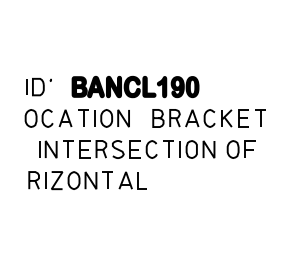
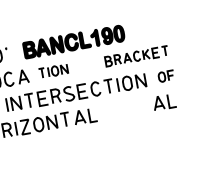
part: (103, 118) -> (53, 71), size x0.7
part: (208, 118) -> (136, 56), size x0.7
part: (240, 149) -> (165, 76), size x0.7
part: (232, 180) -> (164, 102), added

